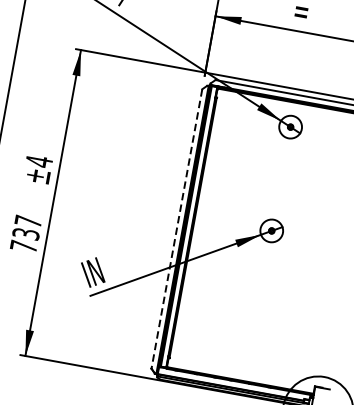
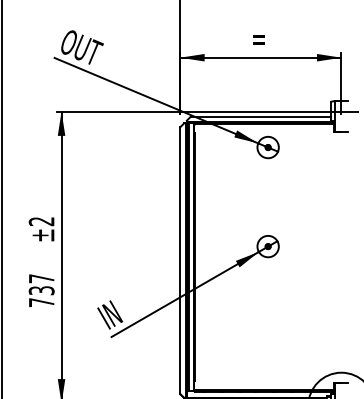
text: (39, 161) -> (41, 221), ±4 -> ±2
line: (177, 229) -> (180, 261), dashed -> solid

